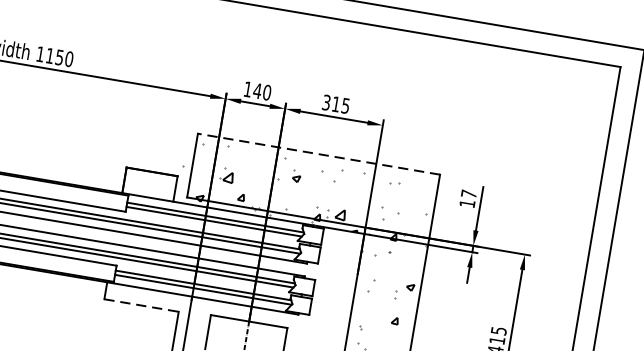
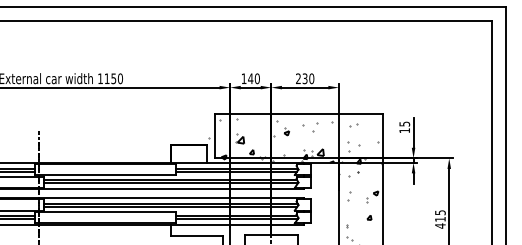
text: (336, 104) -> (305, 78), 315 -> 230
line: (319, 154) -> (299, 114), dashed -> solid
text: (468, 193) -> (404, 123), 17 -> 15
line: (142, 305) -> (197, 236), dashed -> solid

